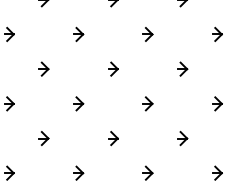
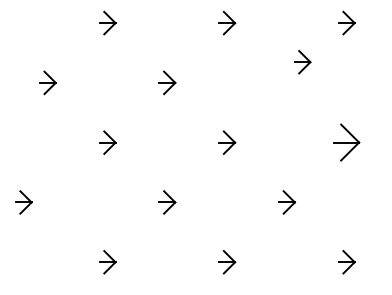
part: (182, 68) -> (302, 61), moved
part: (217, 103) -> (347, 142), size x1.6
part: (43, 138) -> (23, 202), moved

